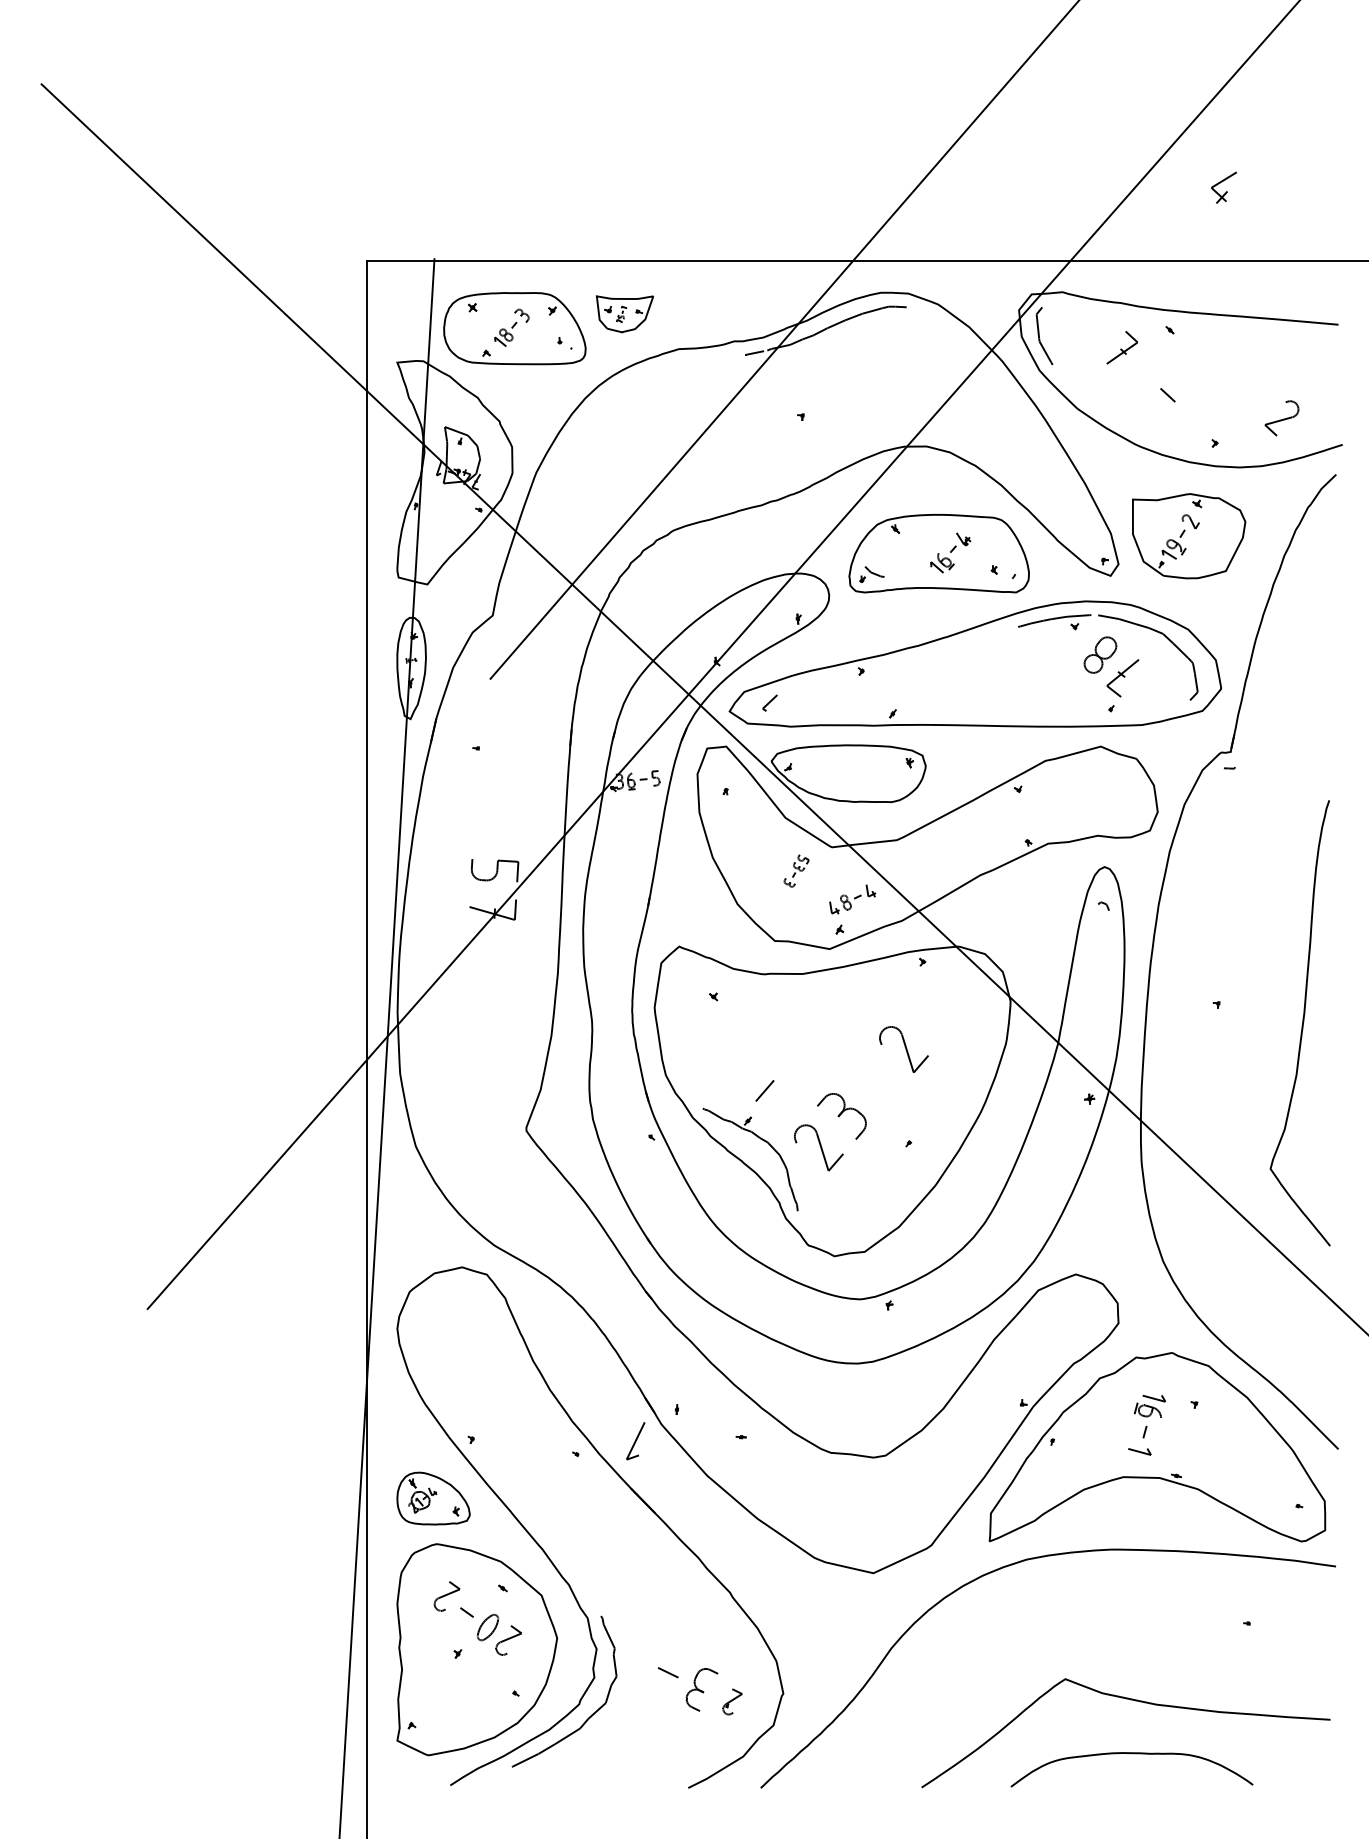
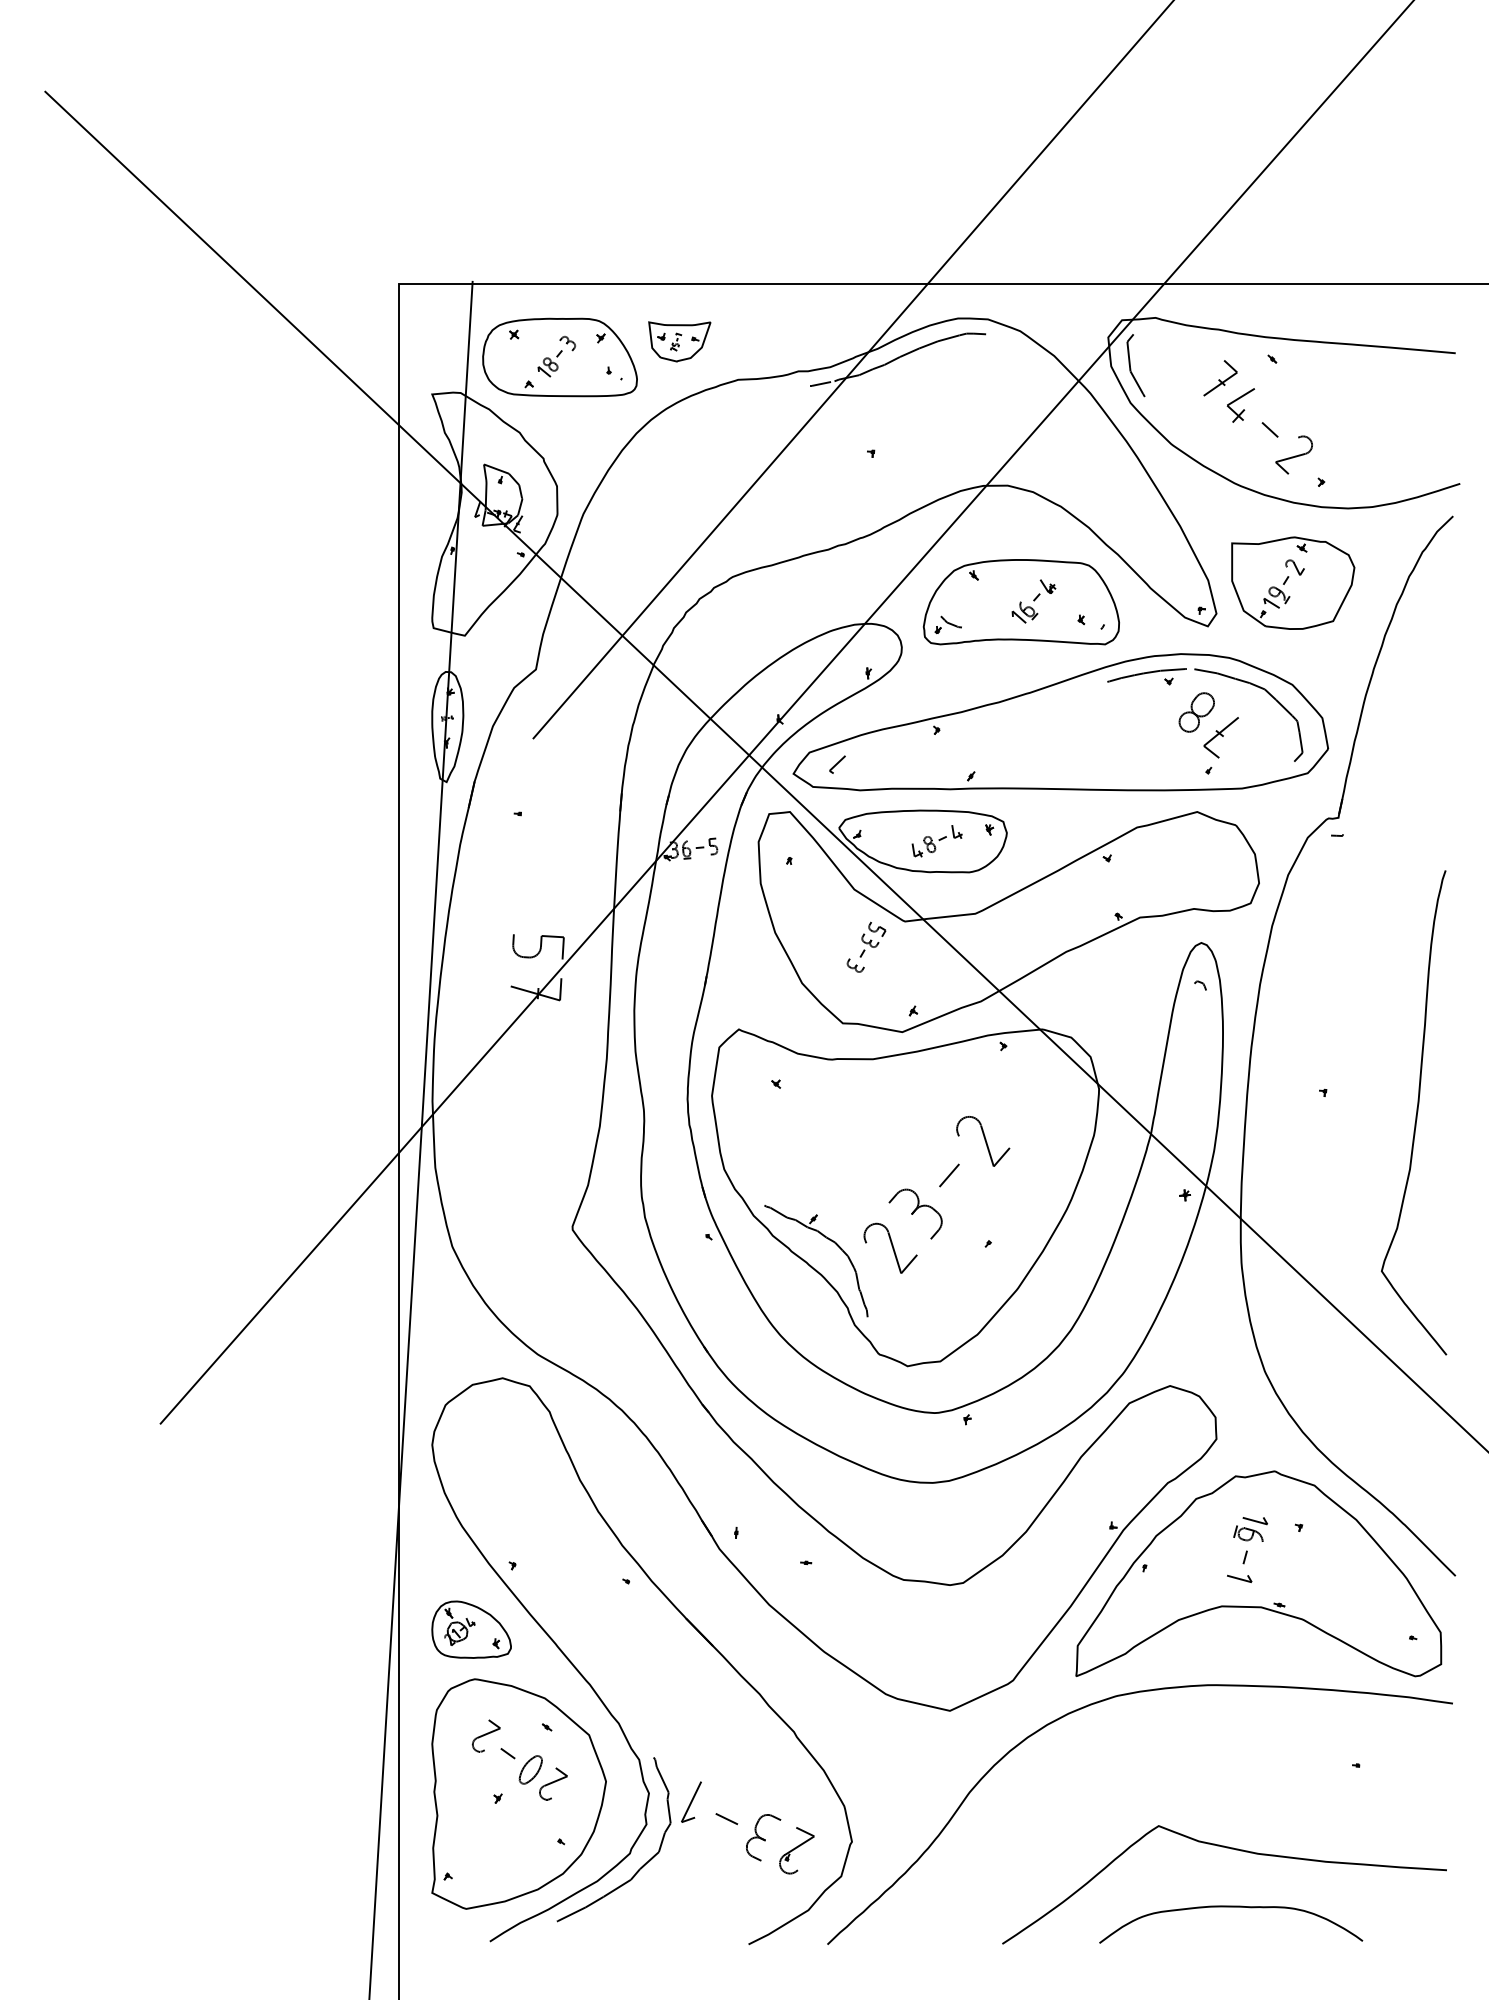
part: (1223, 187) -> (1240, 405), moved
part: (1281, 418) -> (1293, 455), moved
part: (796, 870) -> (866, 946), size x1.43
part: (852, 899) -> (936, 841), moved
line: (764, 1090) -> (948, 1175), moved
part: (635, 1441) -> (691, 1802), moved
part: (732, 1701) -> (796, 1850), size x1.67

